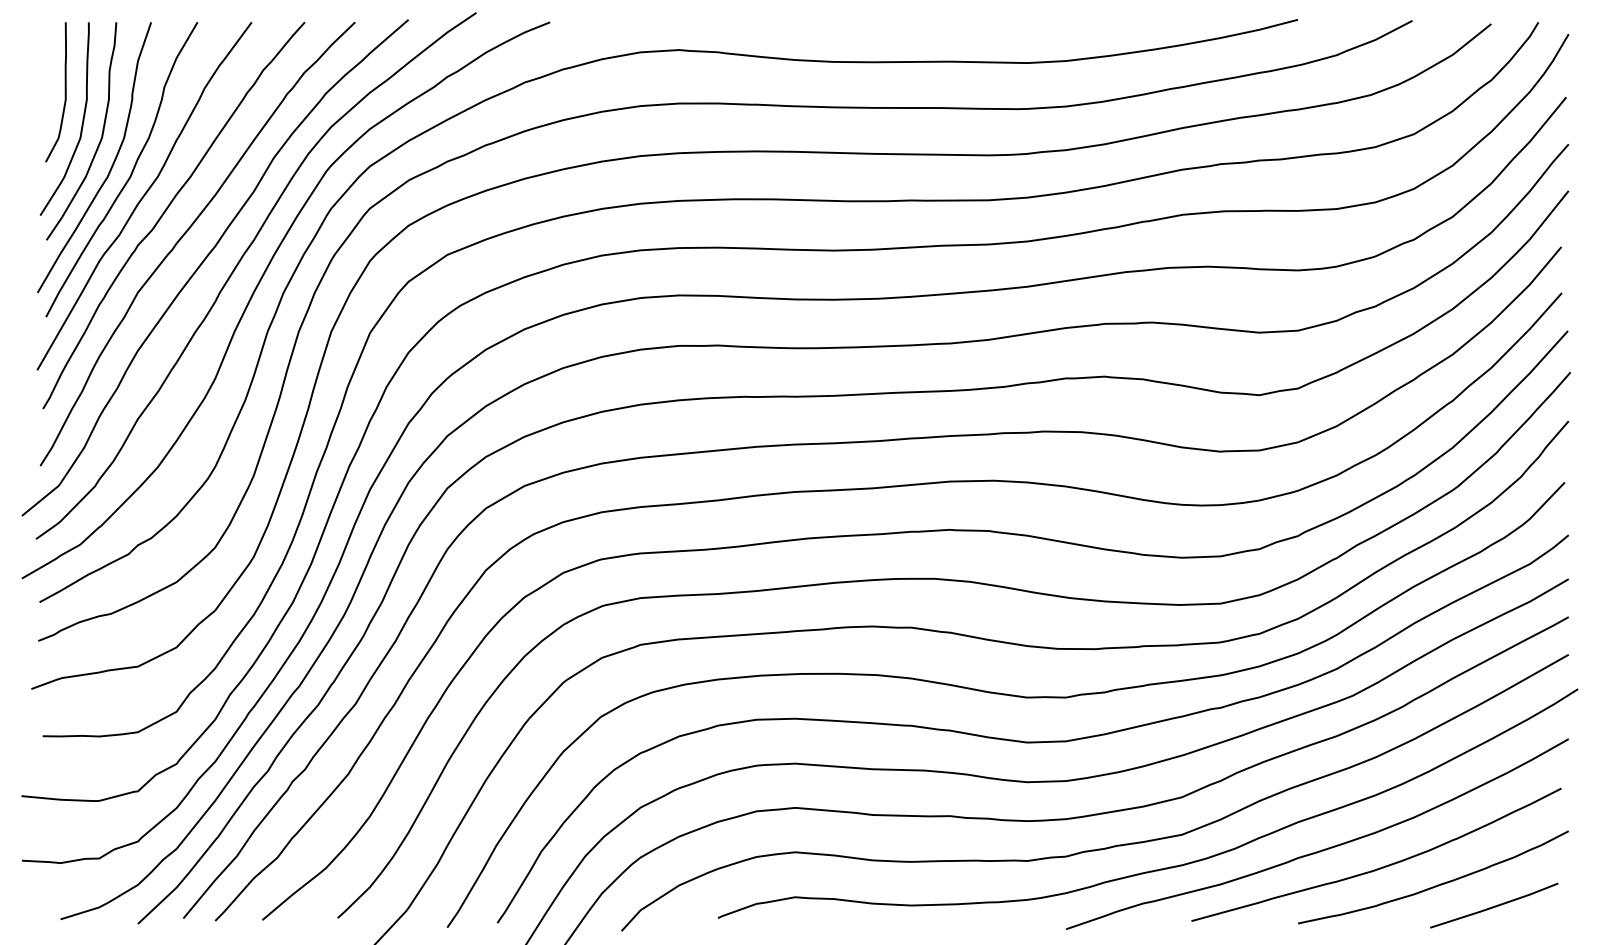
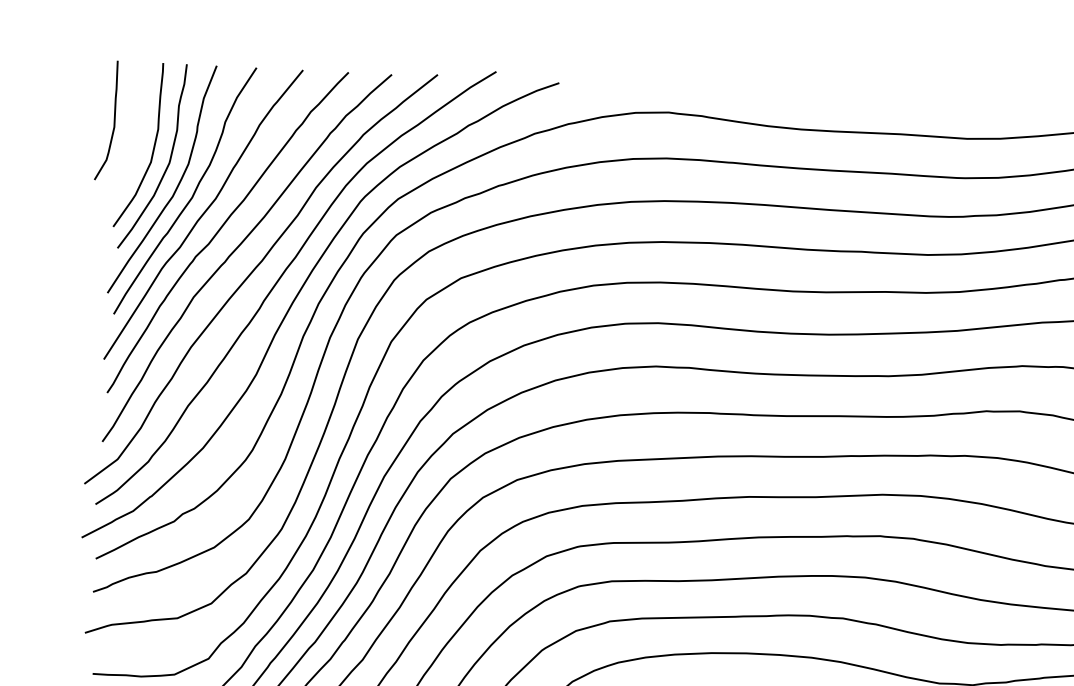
curve: (64, 92) -> (113, 120), moved

